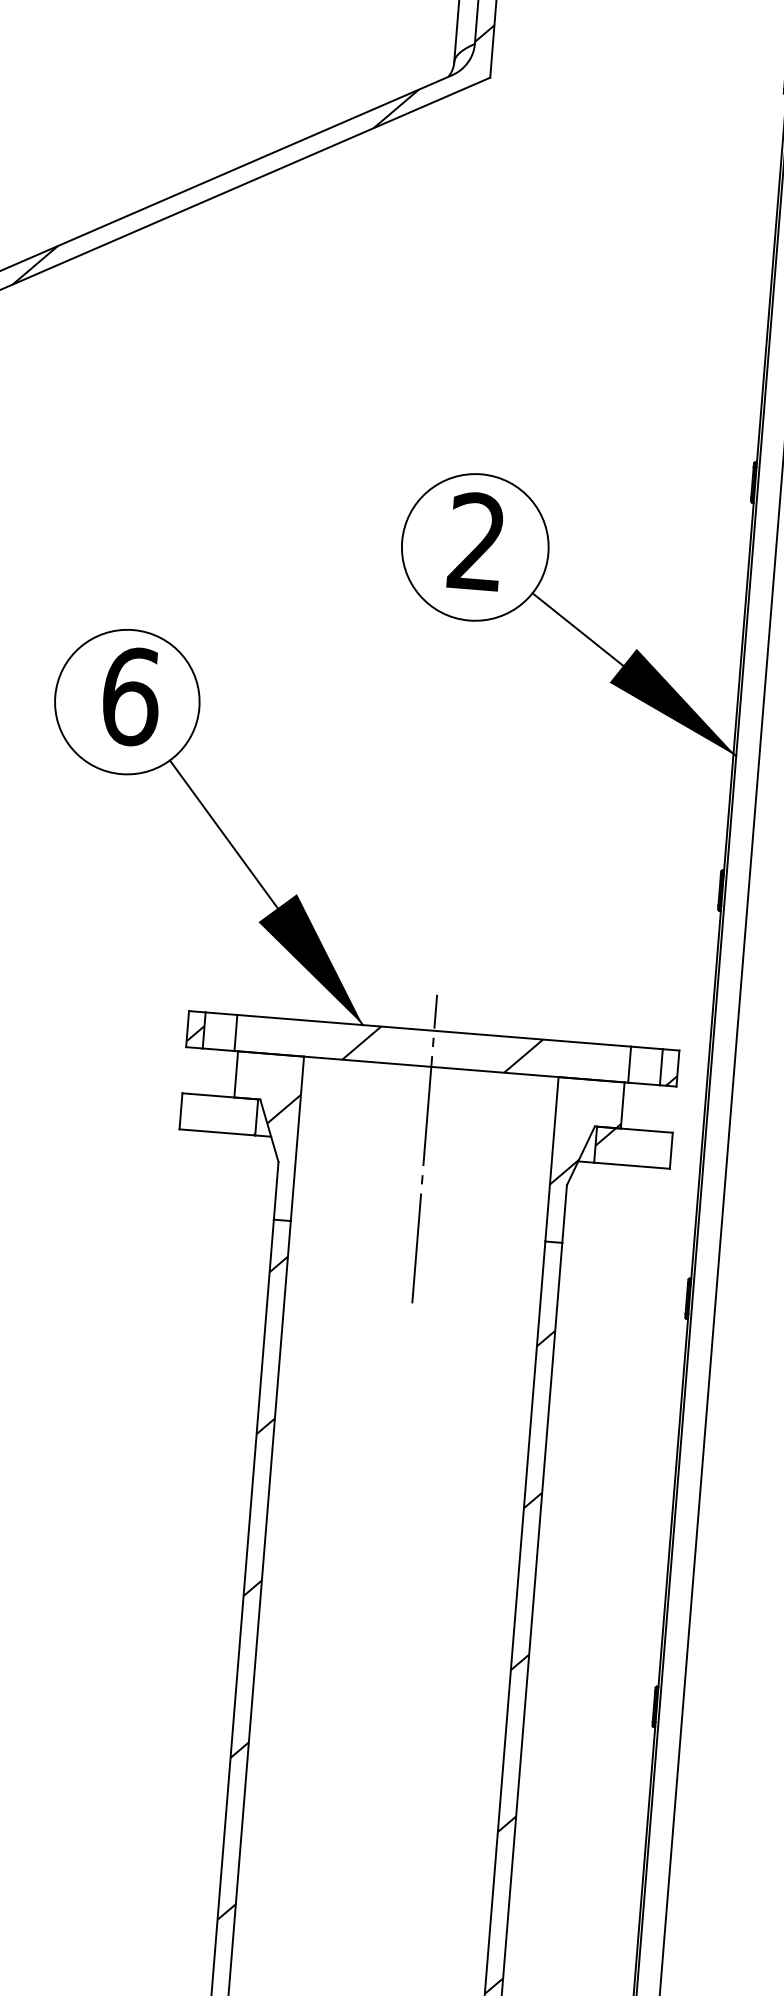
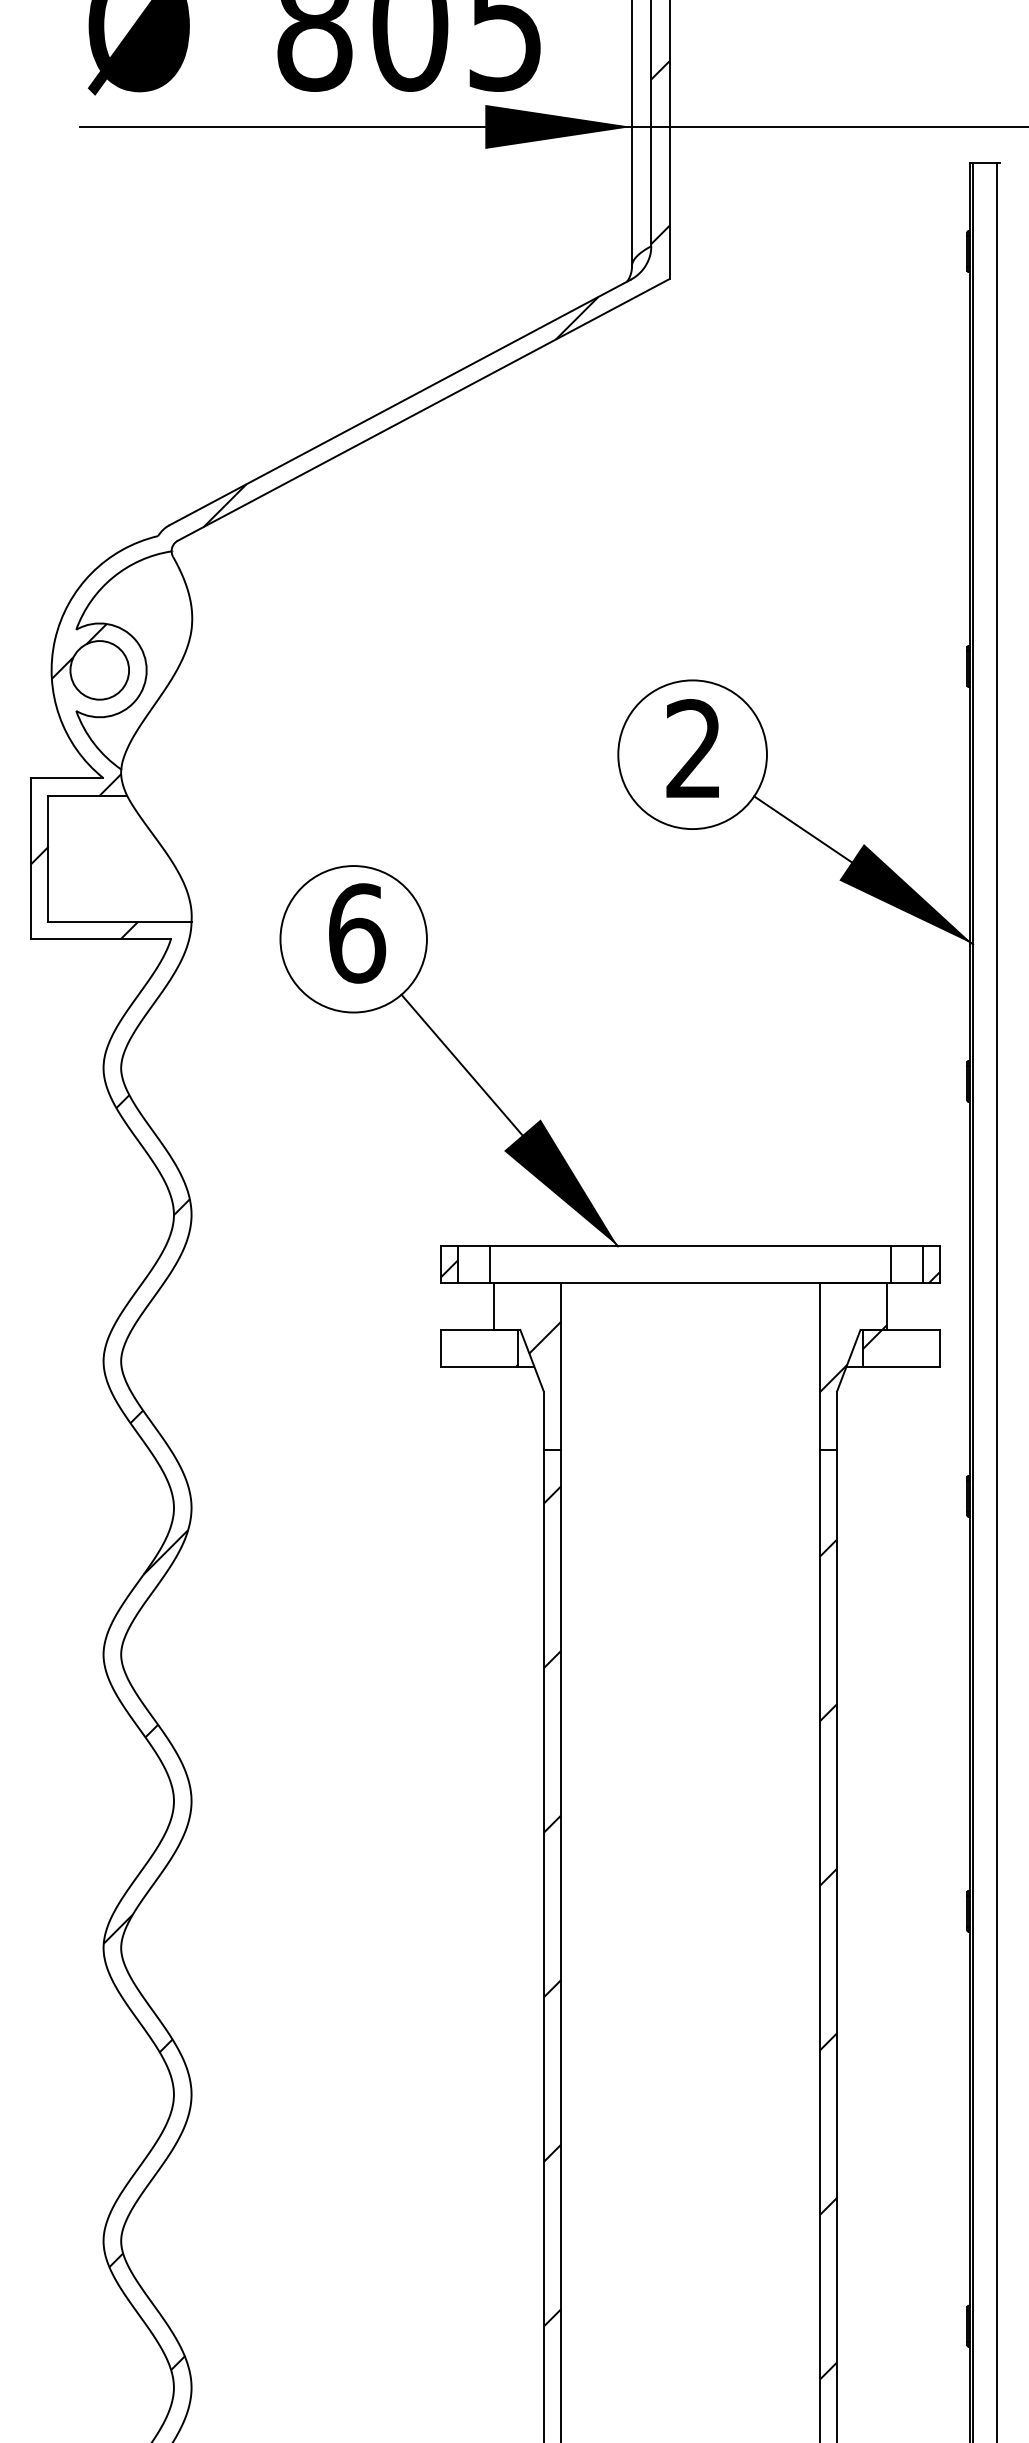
hatch: (442, 1049) -> (700, 1264), removed
line: (424, 1148) -> (690, 1366), removed

